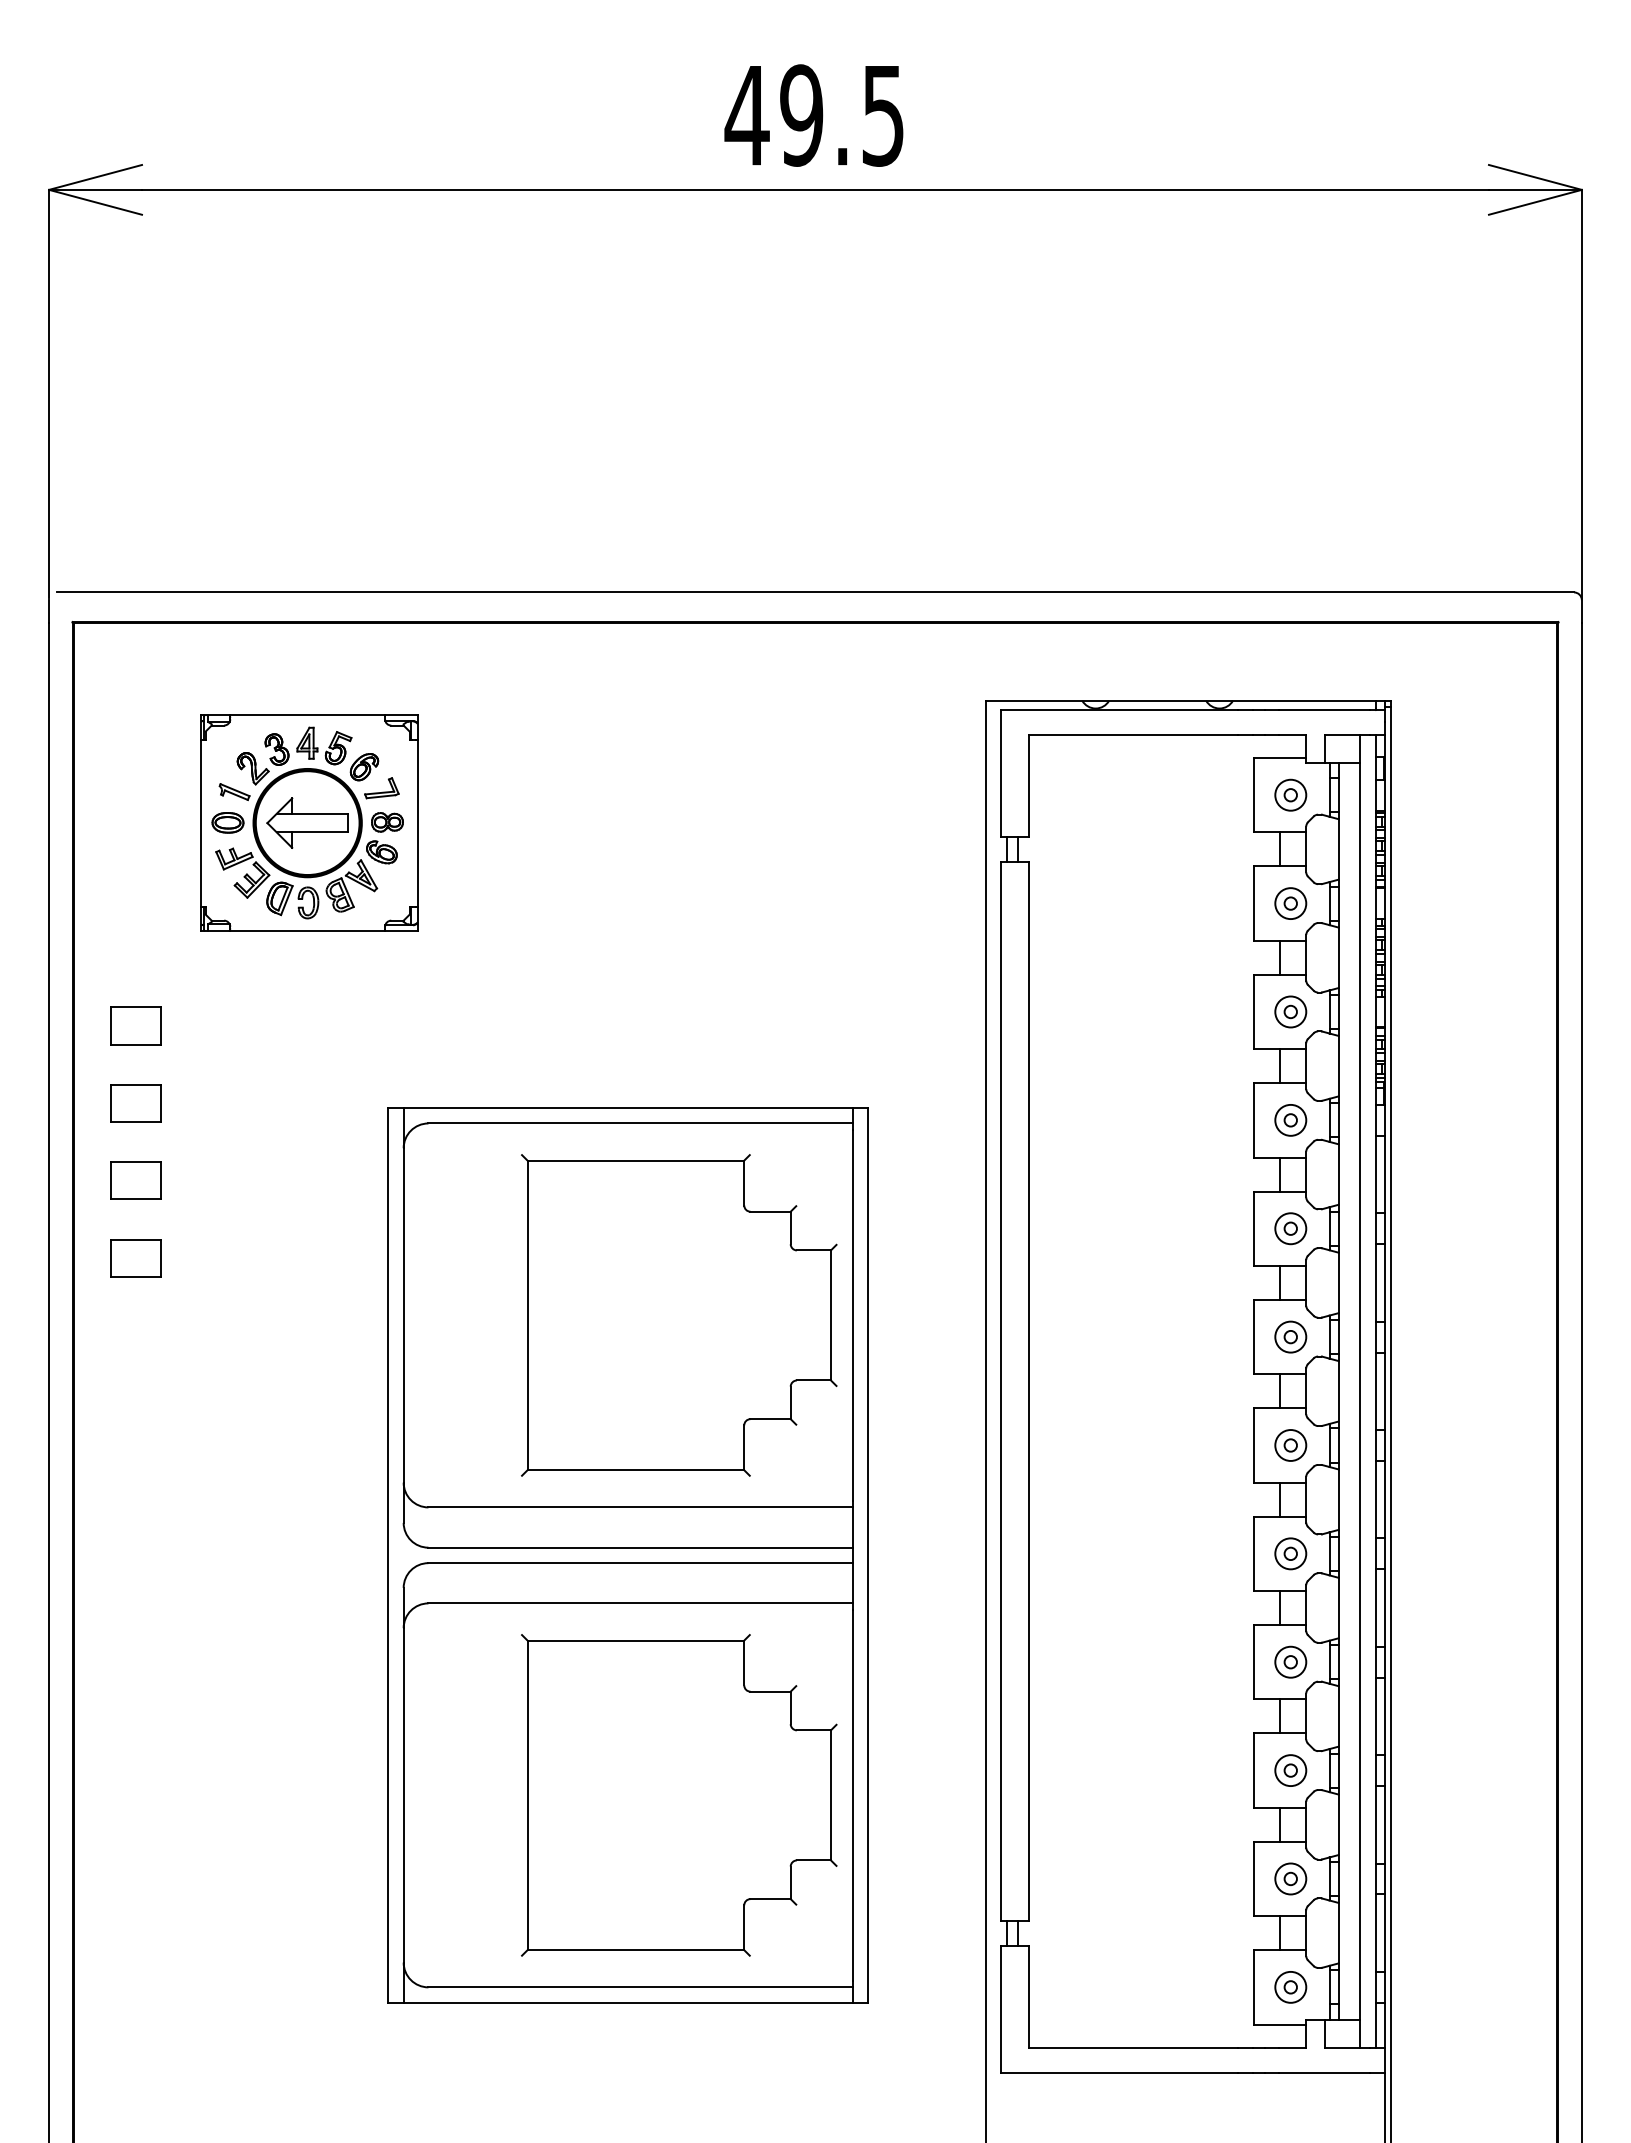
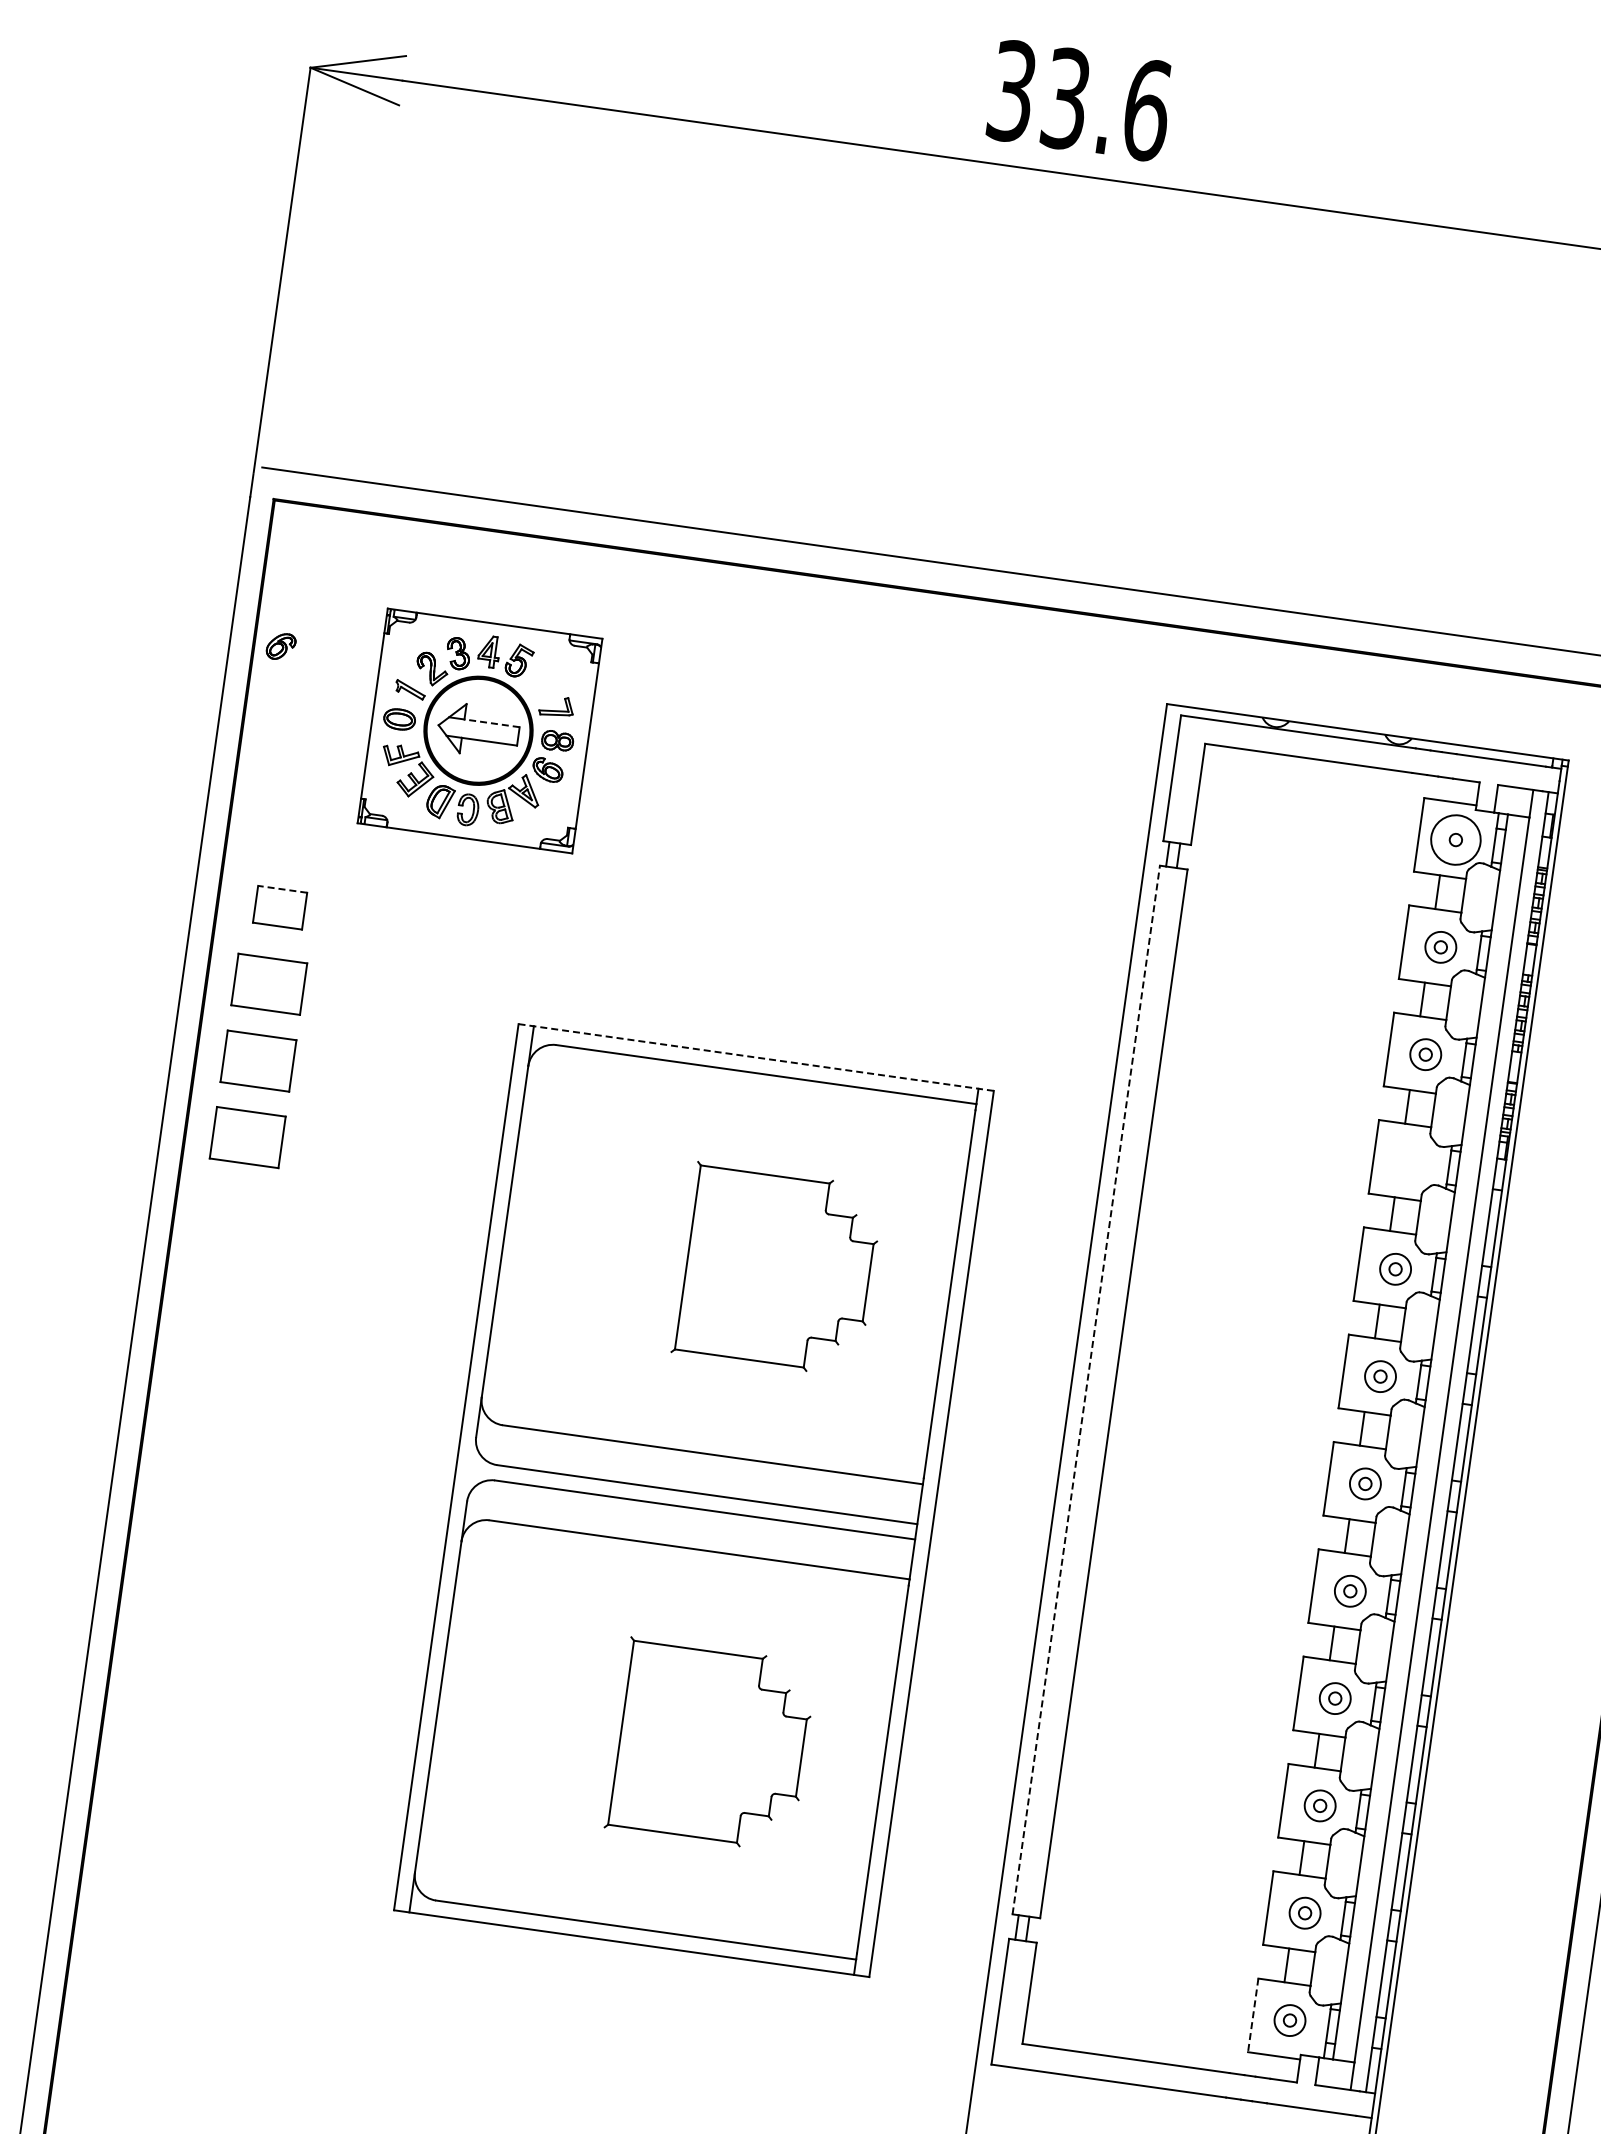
text: (814, 115) -> (1078, 100), 49.5 -> 33.6
part: (364, 767) -> (281, 646), moved
circle: (1290, 794) -> (1455, 839), size x1.6
line: (320, 813) -> (492, 723), solid -> dashed
line: (135, 1007) -> (282, 889), solid -> dashed
part: (135, 1103) -> (268, 984), size x1.4
line: (628, 1107) -> (756, 1057), solid -> dashed
part: (1290, 1120) -> (1410, 1162), removed
part: (135, 1180) -> (258, 1060), size x1.4
part: (135, 1258) -> (247, 1138), size x1.4
part: (679, 1315) -> (778, 1270), size x0.6
line: (1001, 1390) -> (1086, 1389), solid -> dashed
part: (679, 1795) -> (711, 1745), size x0.6
line: (1253, 1987) -> (1253, 2015), solid -> dashed

